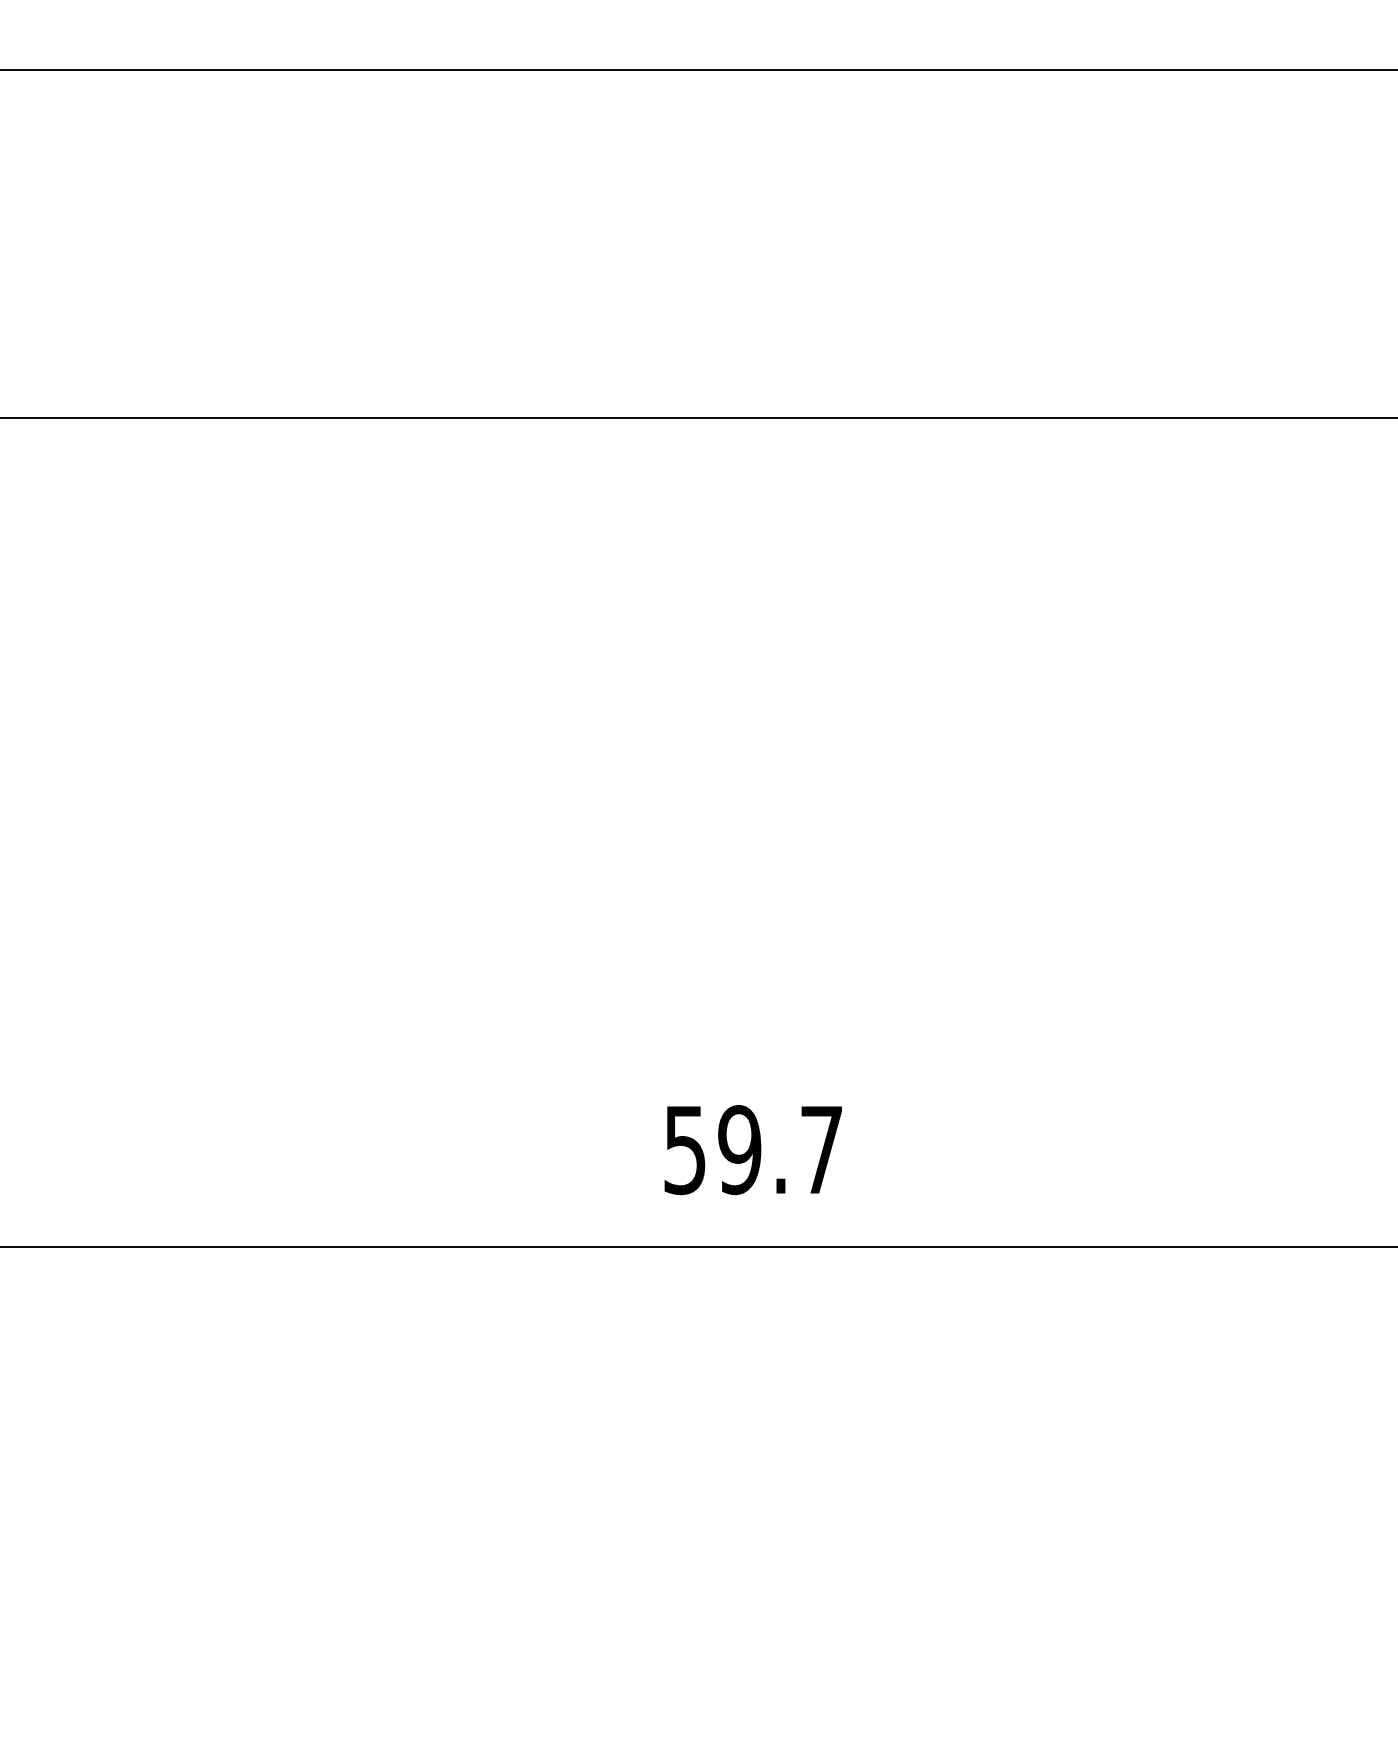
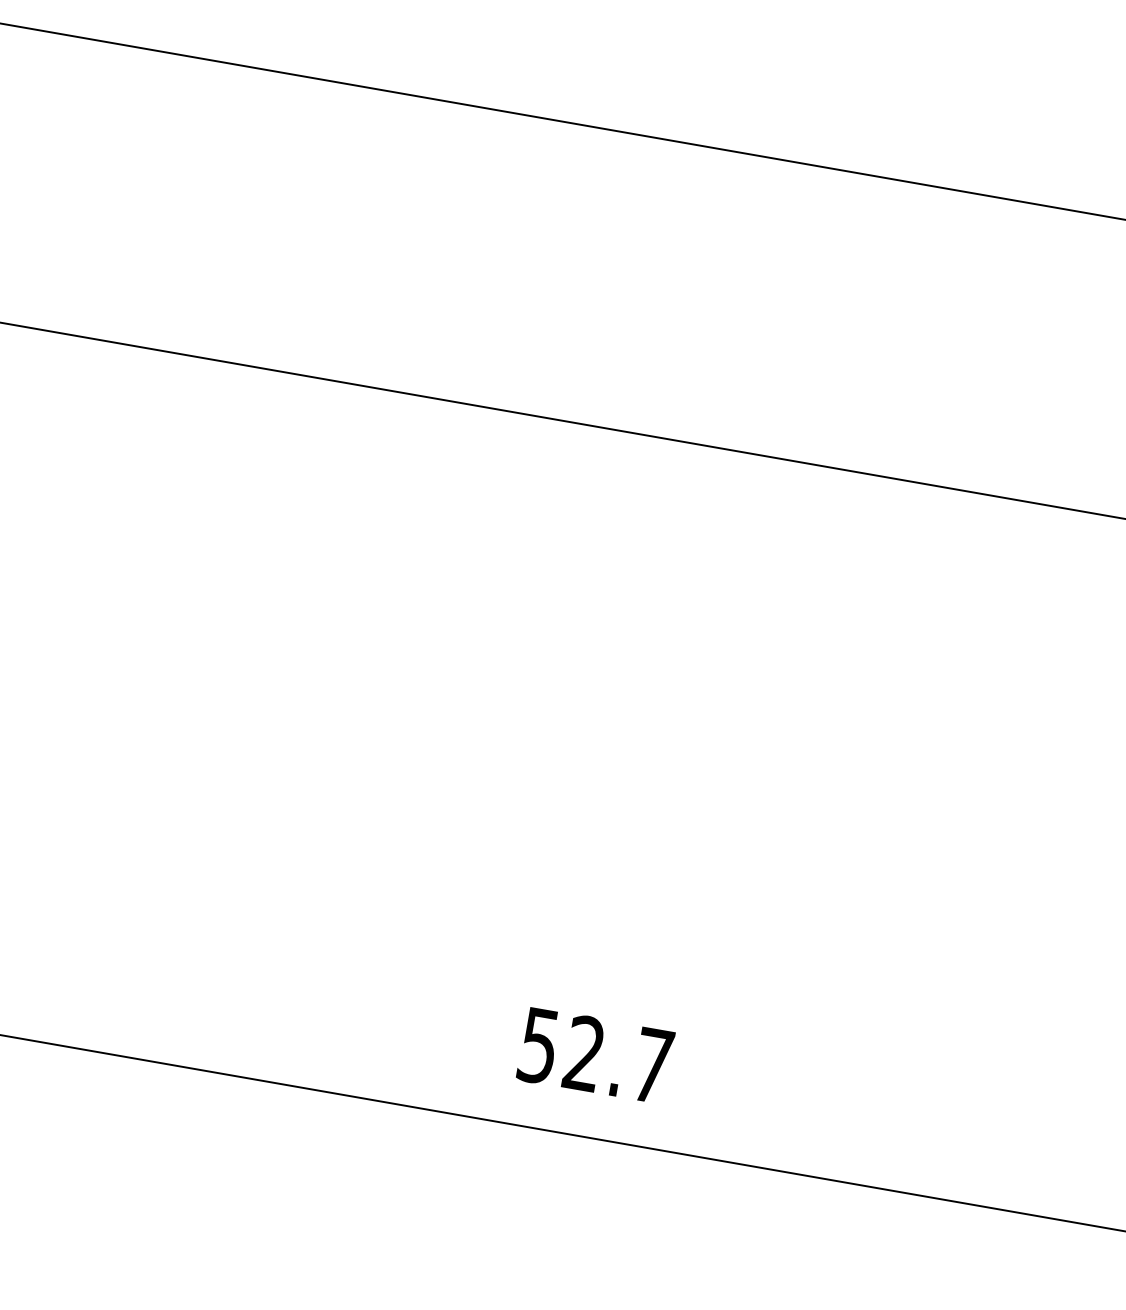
text: (739, 1150) -> (584, 1054), 59.7 -> 52.7

